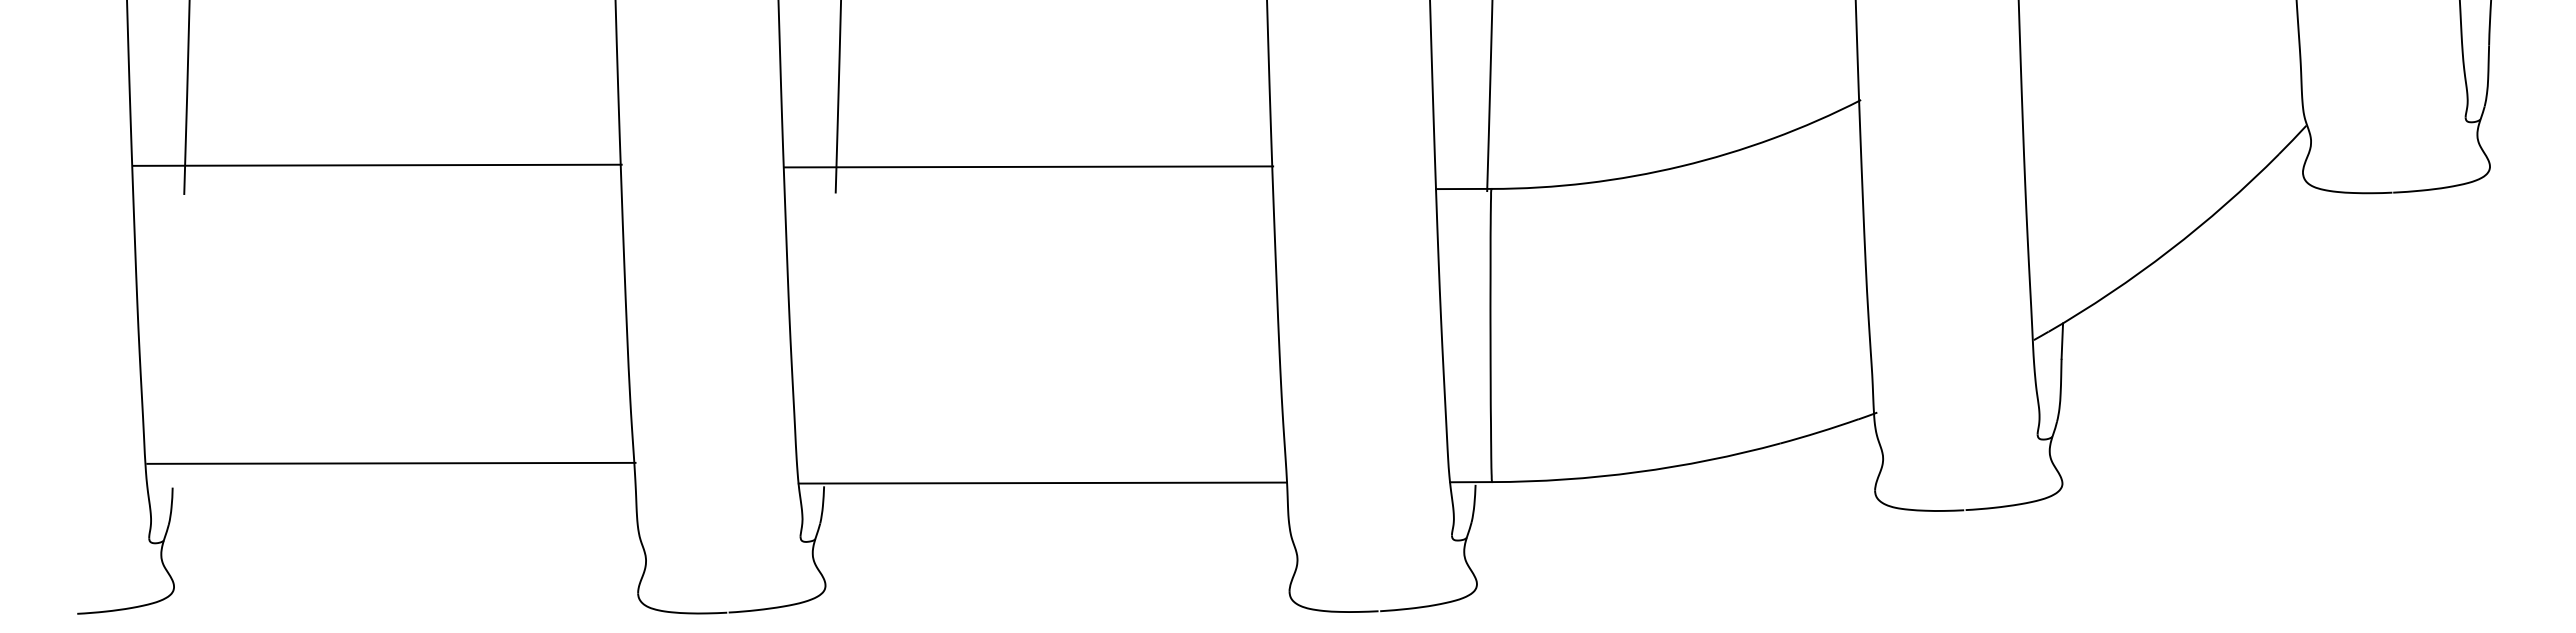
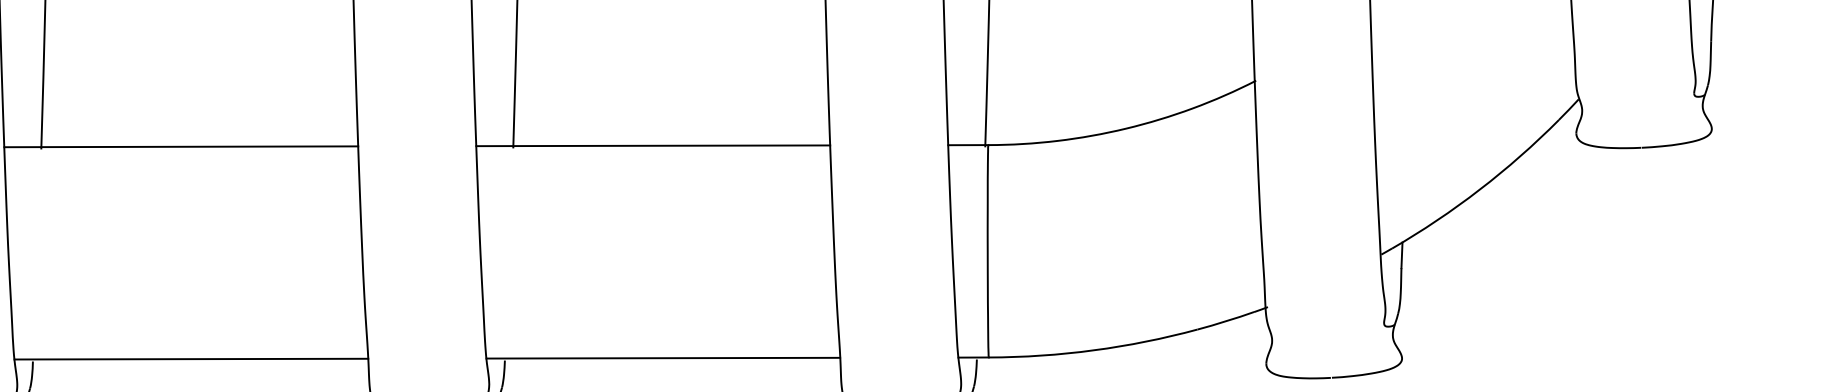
line: (377, 164) -> (181, 146), moved
line: (1028, 166) -> (652, 145), moved
line: (391, 462) -> (191, 358), moved

